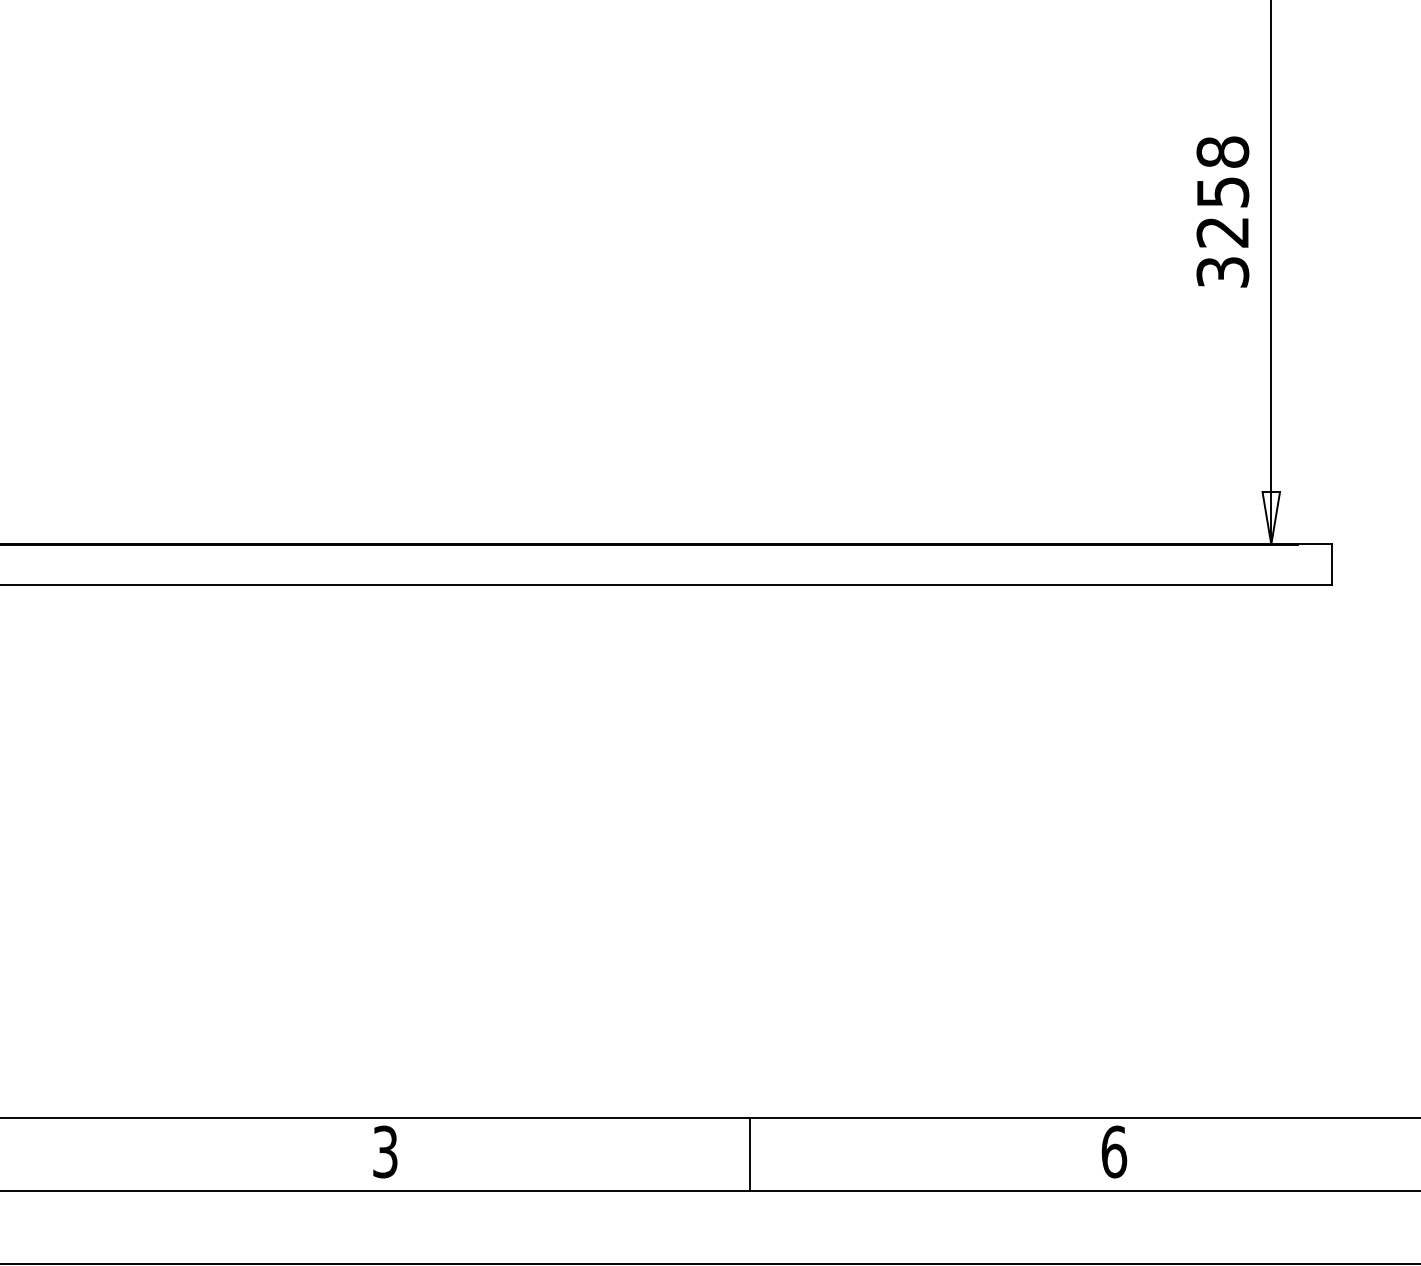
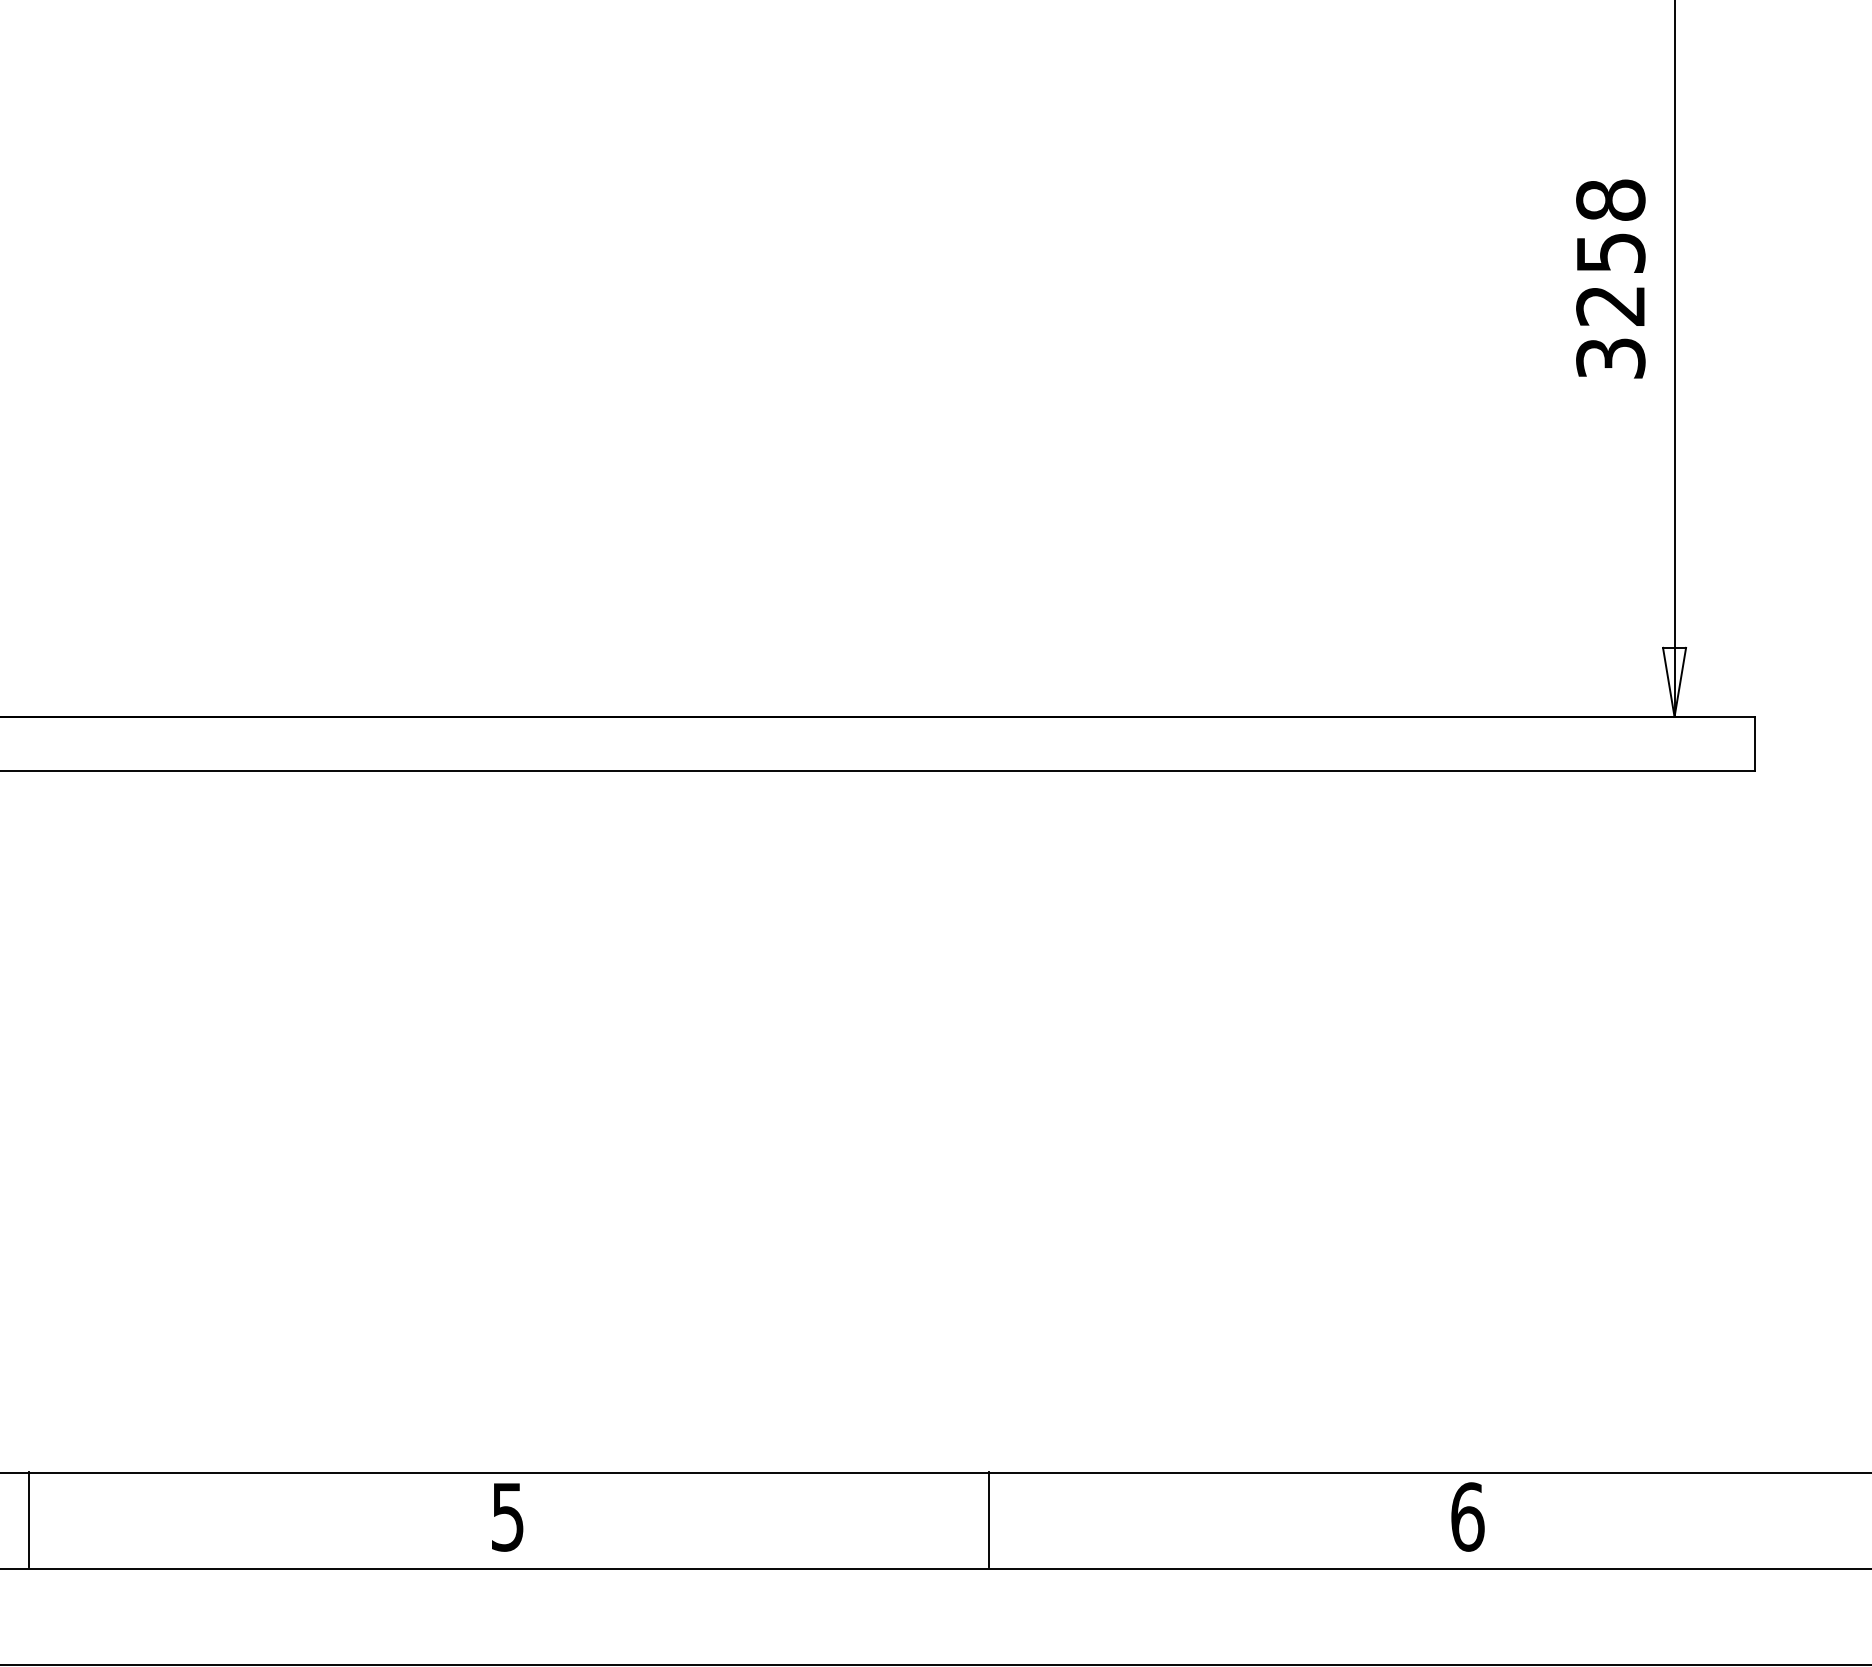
text: (385, 1151) -> (507, 1516), 3 -> 5
line: (21, 1153) -> (28, 1518), added

